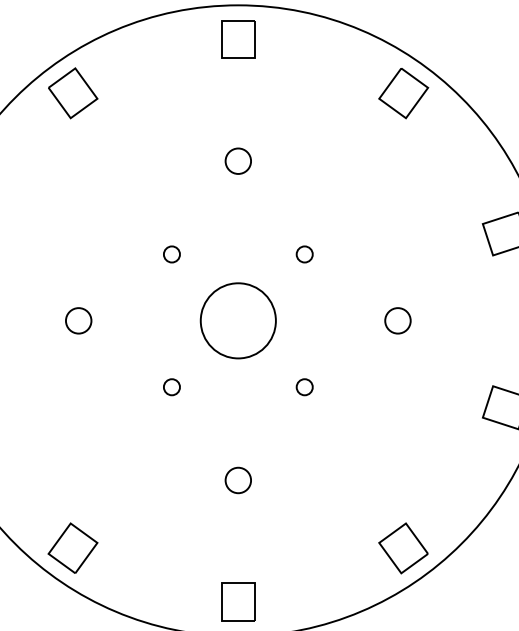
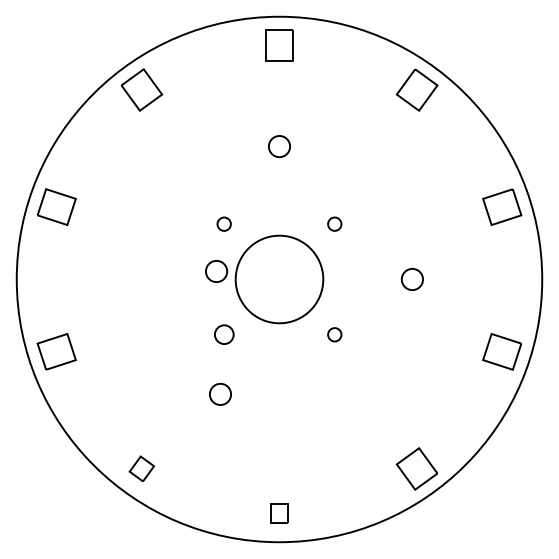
circle: (78, 320) -> (216, 271), moved
circle: (238, 320) -> (279, 279), size x1.4
circle: (171, 386) -> (223, 334), size x1.4
circle: (238, 479) -> (220, 393), moved
part: (72, 547) -> (141, 468), size x0.6
part: (238, 601) -> (279, 513), size x0.6

